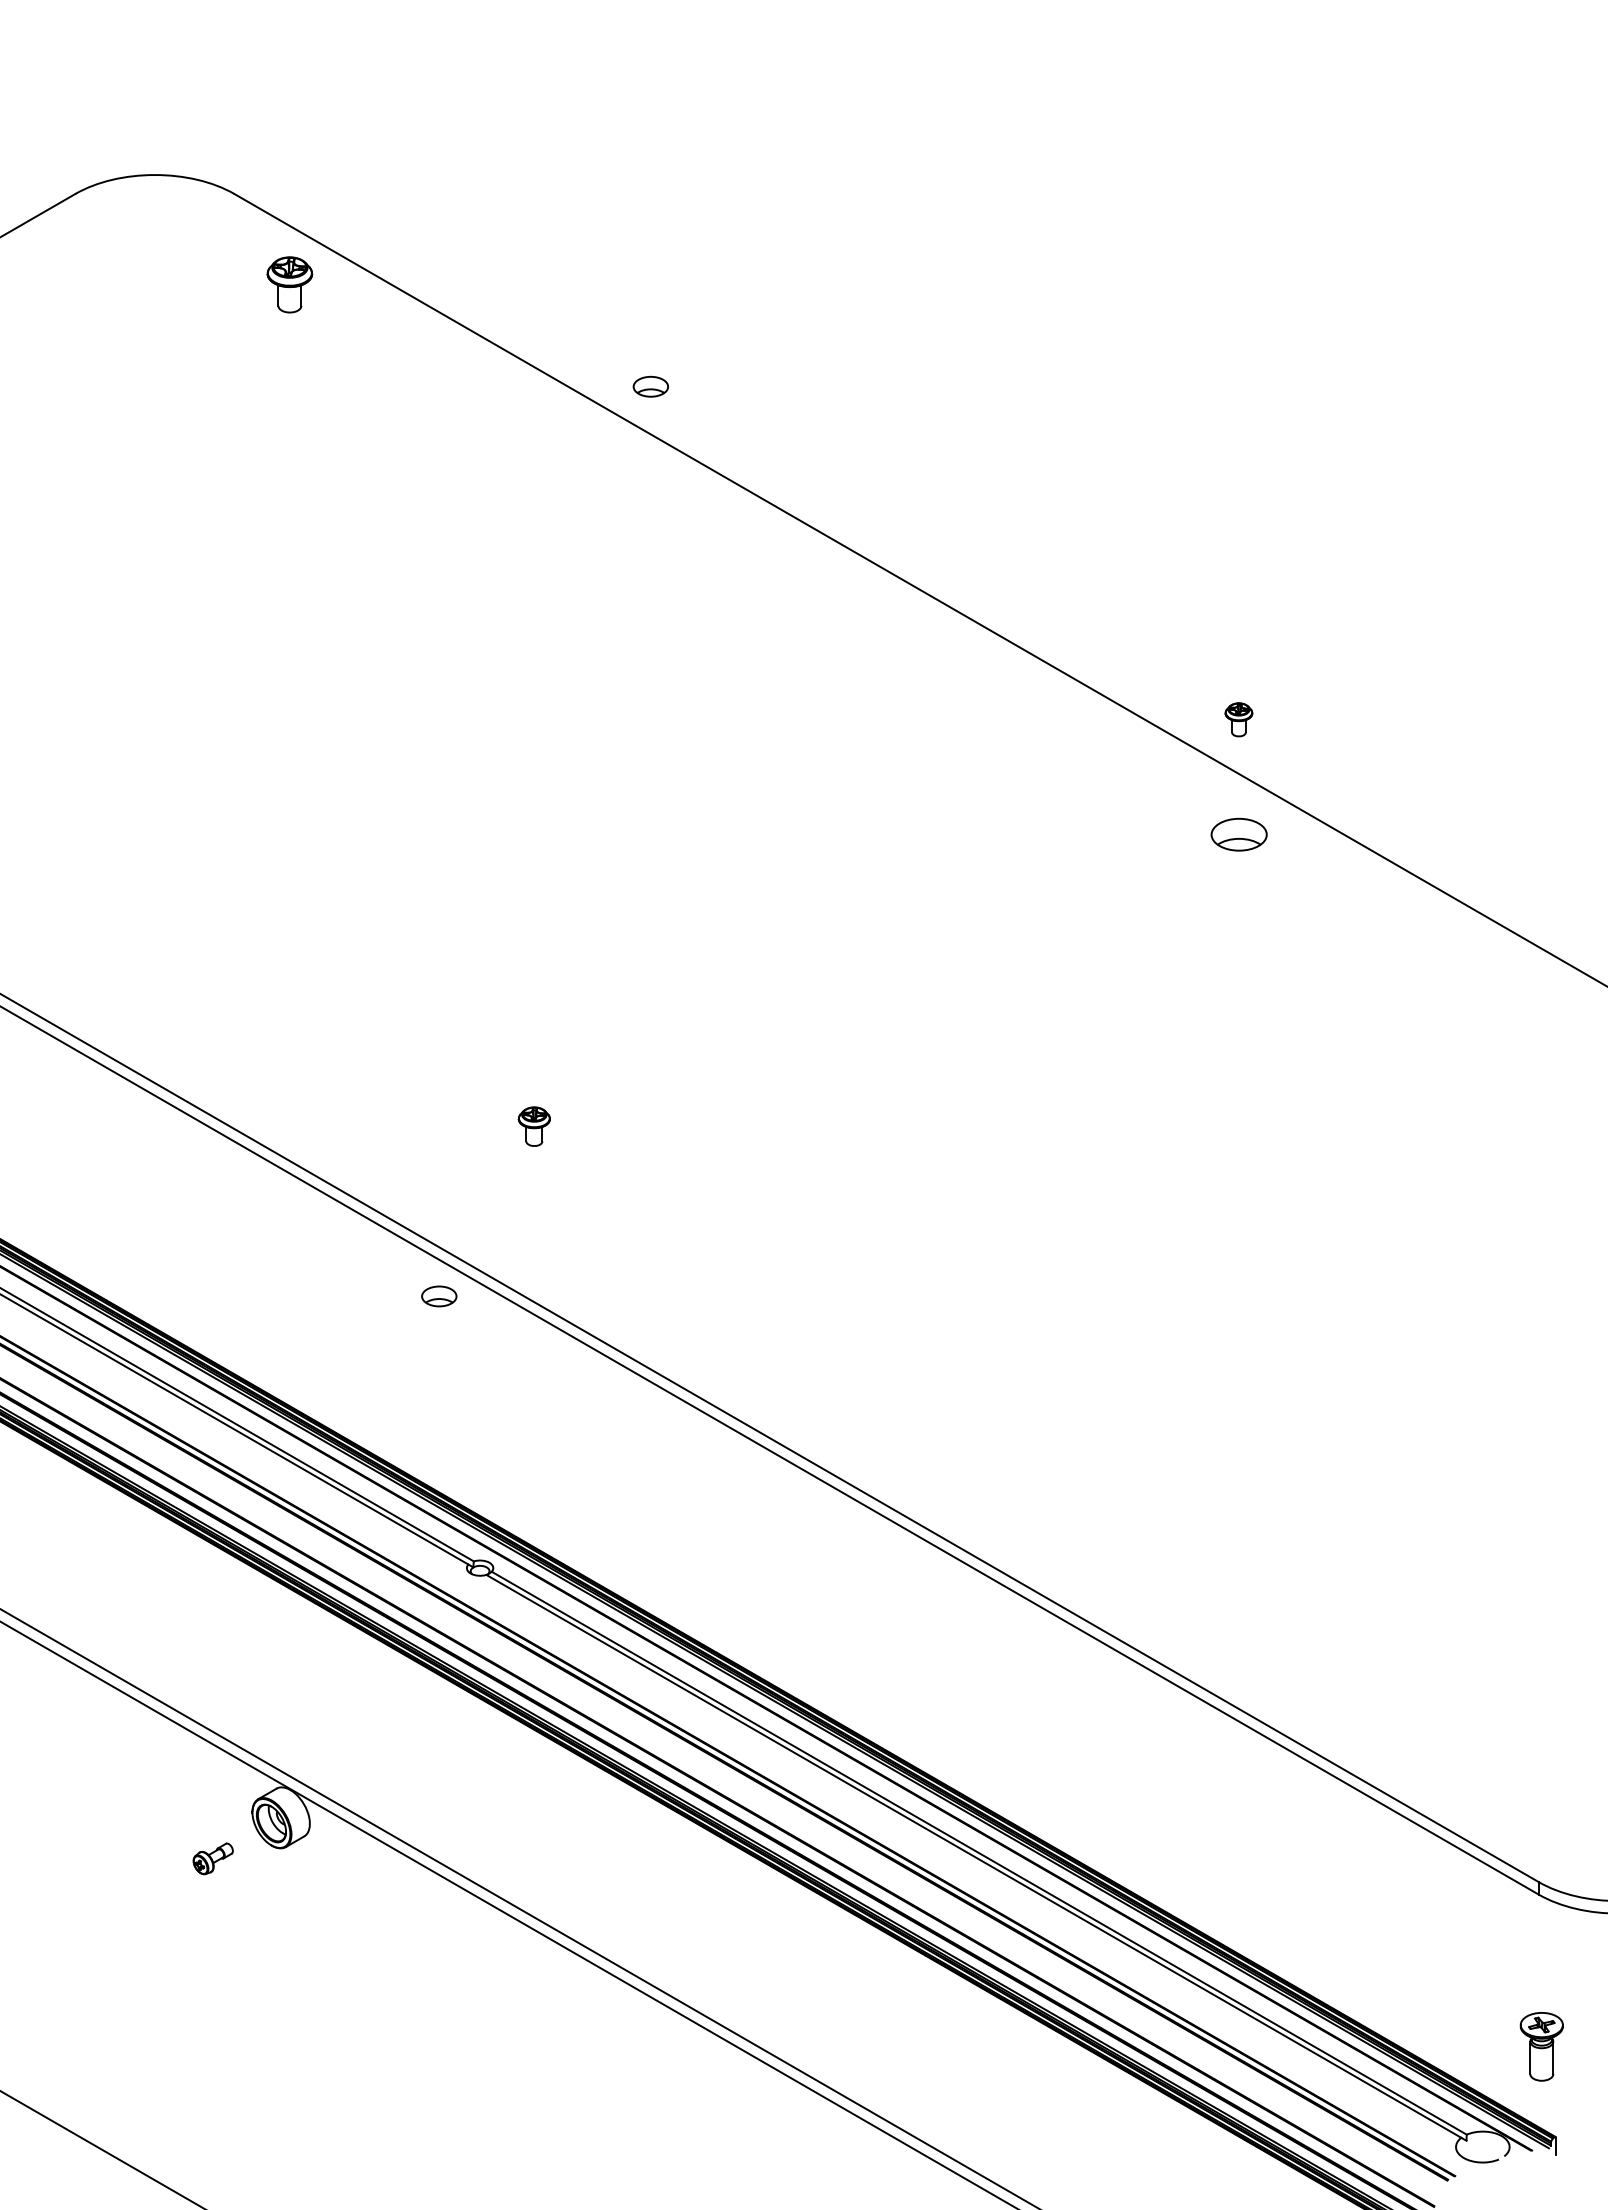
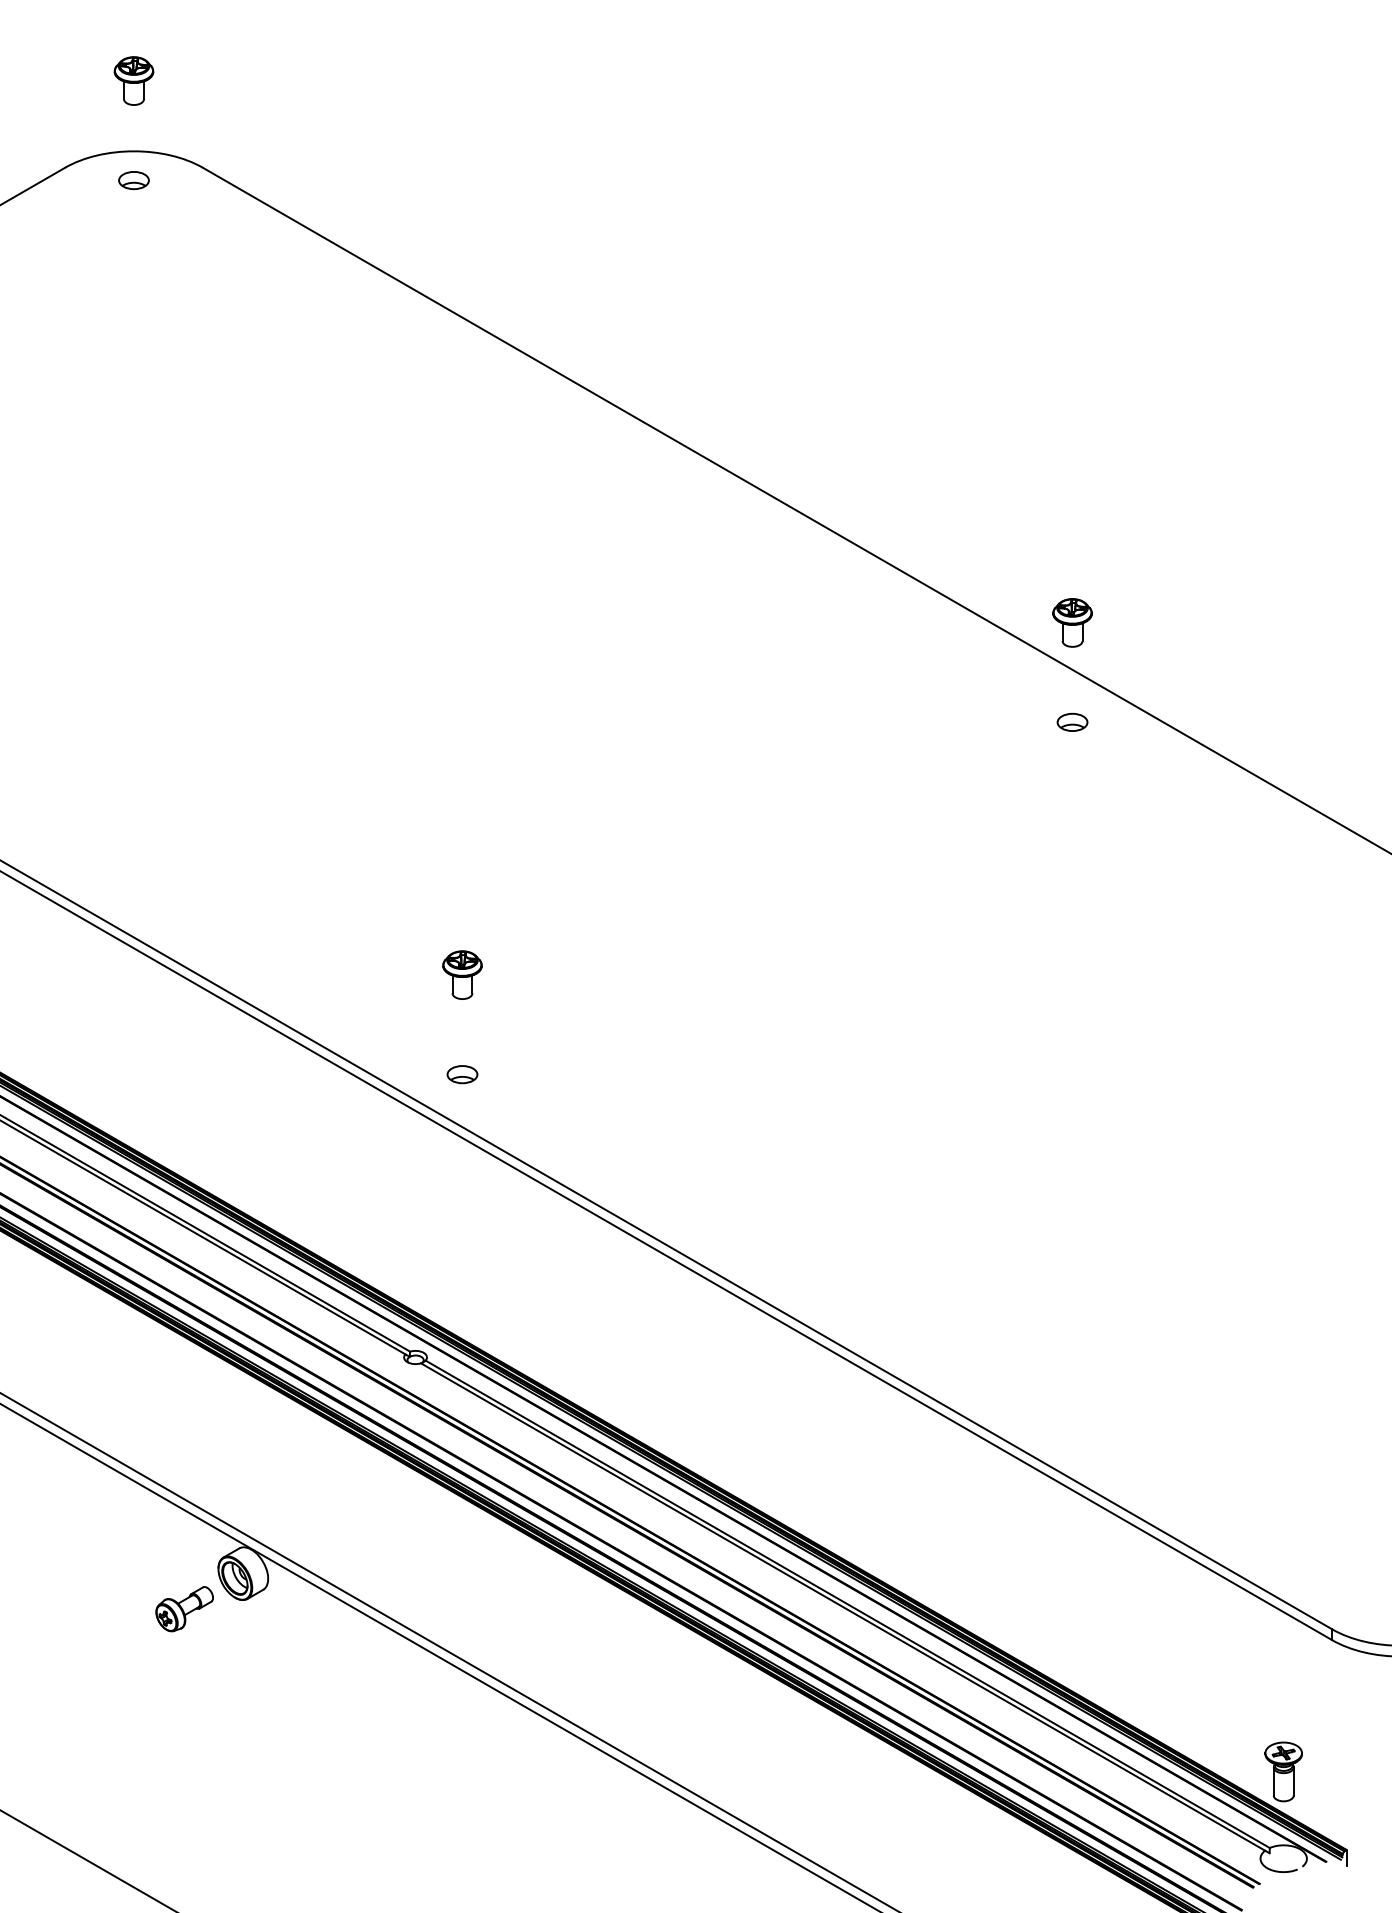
part: (289, 284) -> (133, 80), moved
part: (650, 386) -> (133, 180), moved
part: (1238, 719) -> (1072, 622), size x1.67
part: (1238, 834) -> (1072, 722), size x0.62
part: (534, 1126) -> (462, 975), size x1.43
part: (439, 1296) -> (462, 1074), moved
part: (212, 1858) -> (183, 1608), size x1.67
part: (1541, 2046) -> (1283, 1771), moved

